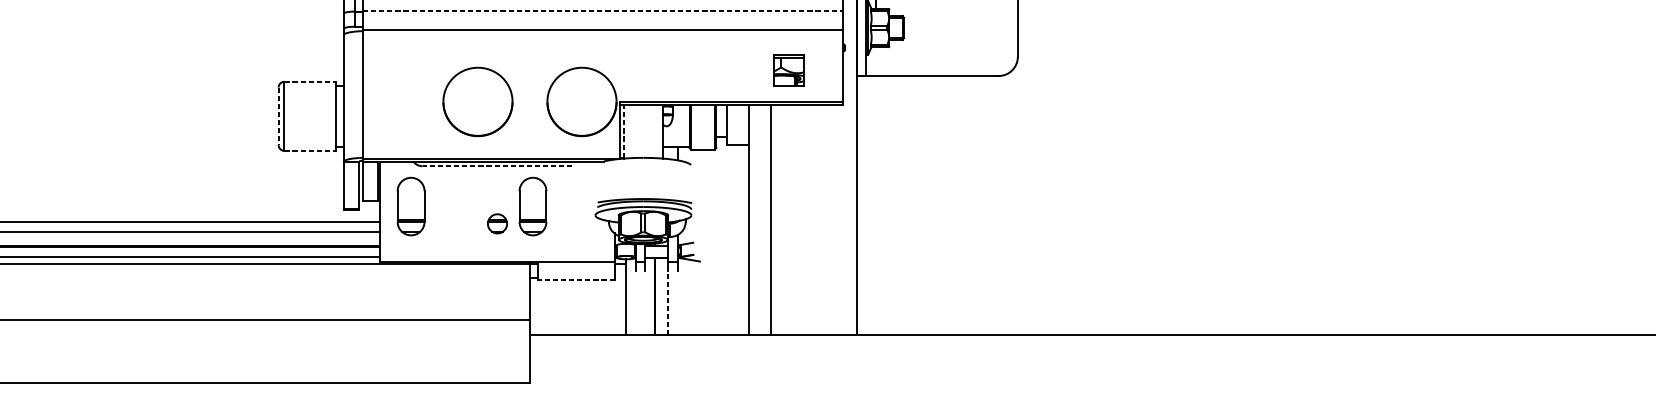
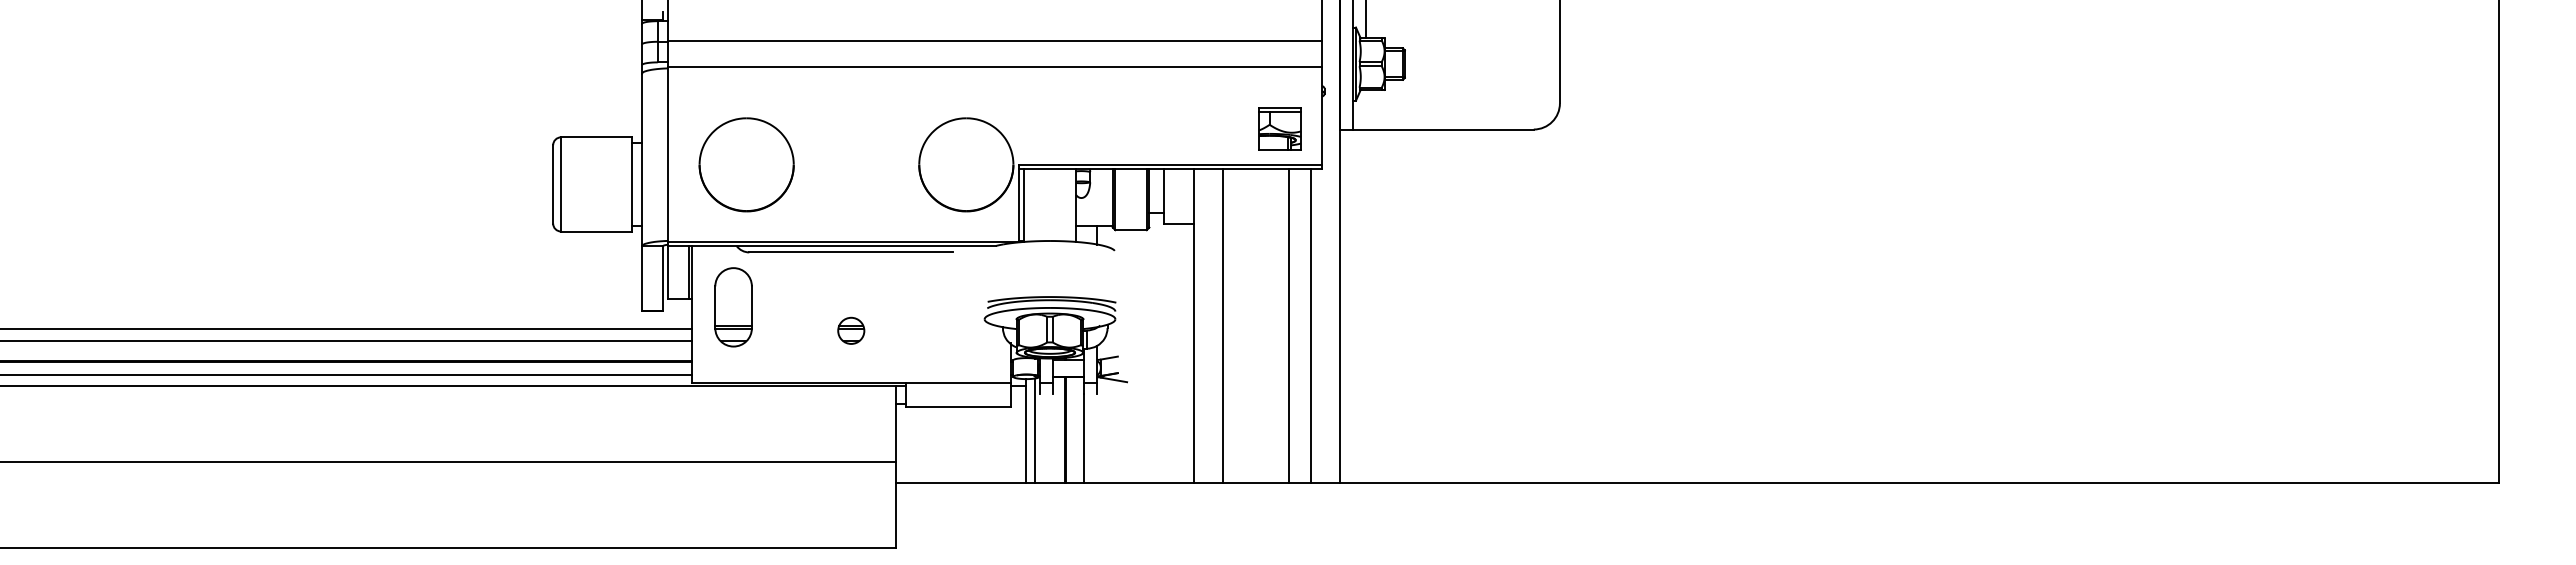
line: (603, 11) -> (995, 41), dashed -> solid
part: (788, 70) -> (1279, 128), moved
line: (310, 81) -> (596, 137), dashed -> solid
part: (477, 101) -> (746, 164), moved
line: (278, 116) -> (553, 184), dashed -> solid
line: (623, 131) -> (1023, 204), dashed -> solid
line: (310, 150) -> (596, 231), dashed -> solid
line: (497, 166) -> (851, 252), dashed -> solid
part: (532, 206) -> (899, 307), removed
line: (818, 219) -> (1288, 325), added
line: (835, 219) -> (1311, 325), added
line: (576, 279) -> (958, 406), dashed -> solid
line: (632, 297) -> (1035, 430), added
line: (668, 302) -> (1084, 438), dashed -> solid

